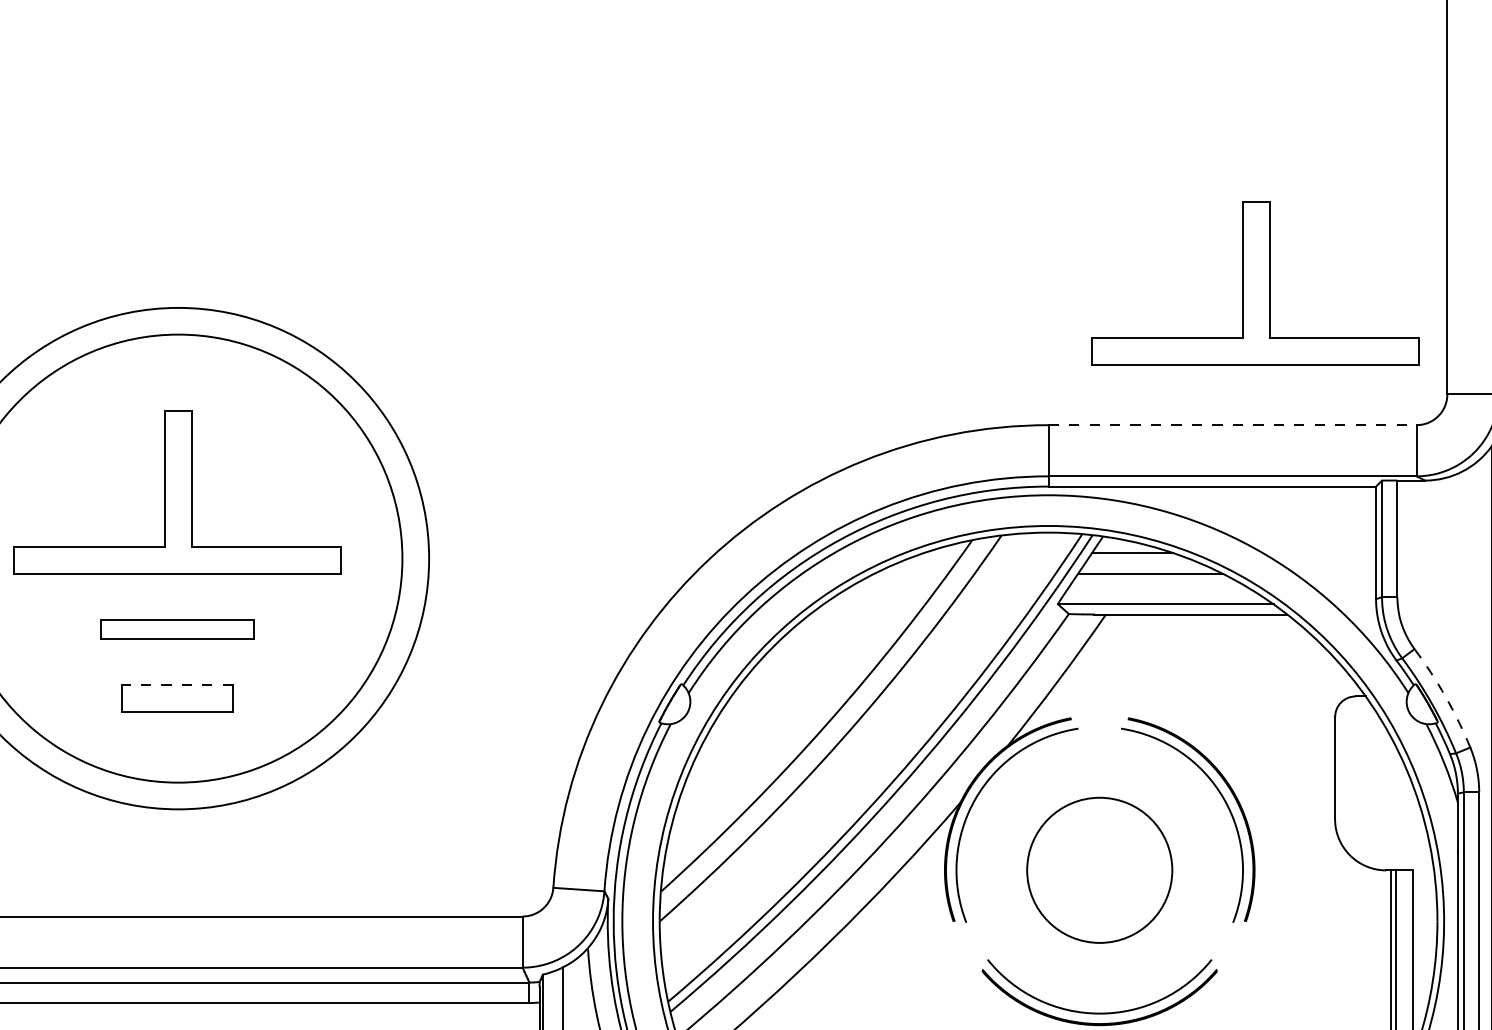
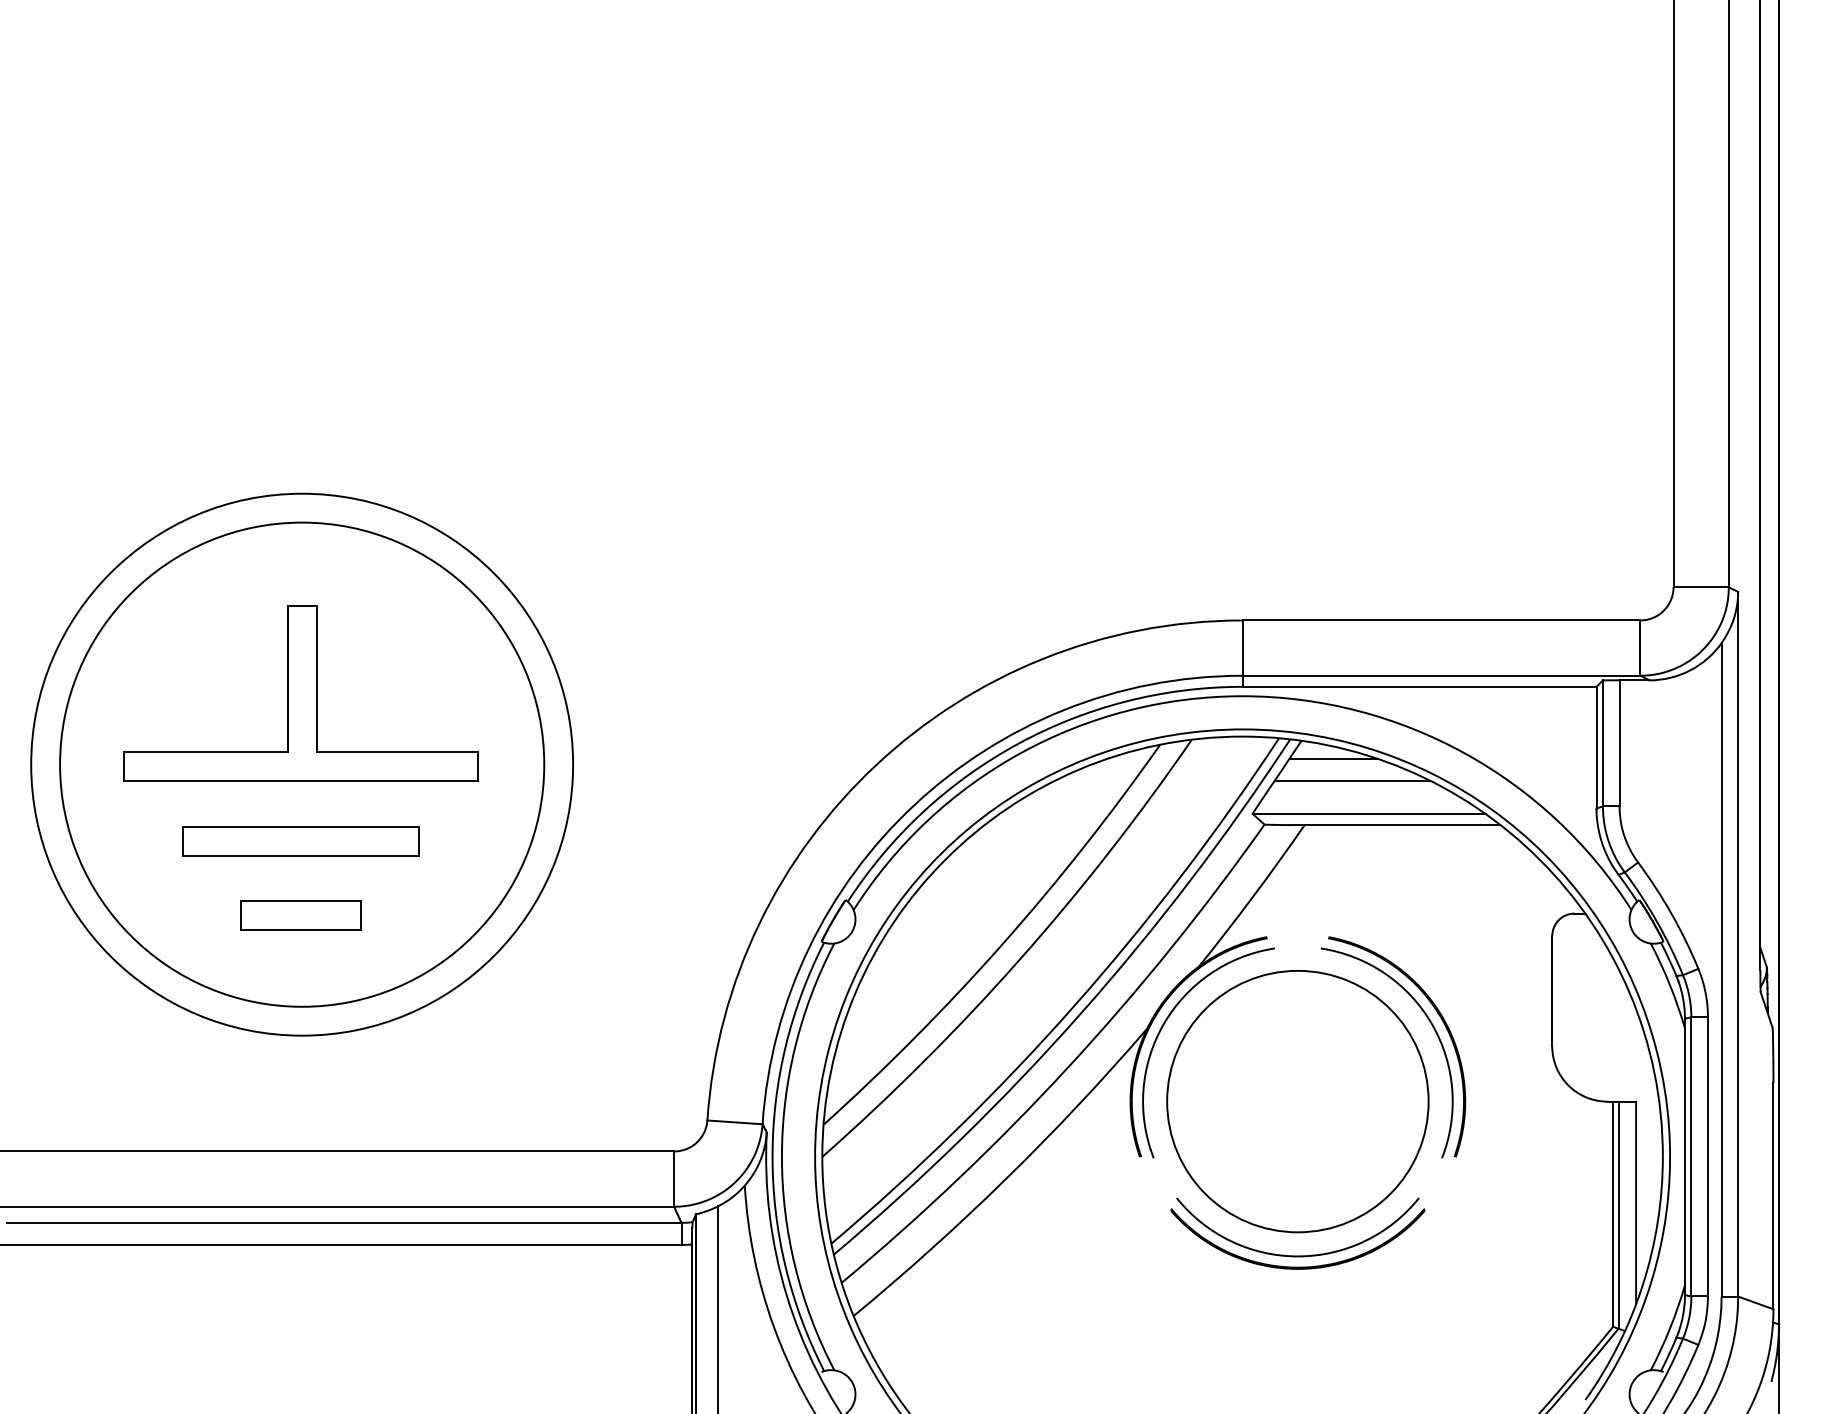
part: (1254, 283) -> (1465, 467), removed
line: (1232, 425) -> (1441, 620), dashed -> solid
part: (176, 629) -> (300, 841), size x1.43
line: (177, 685) -> (301, 901), dashed -> solid
arc: (1445, 696) -> (1671, 913), dashed -> solid
circle: (1099, 870) -> (1297, 1101), size x1.67

